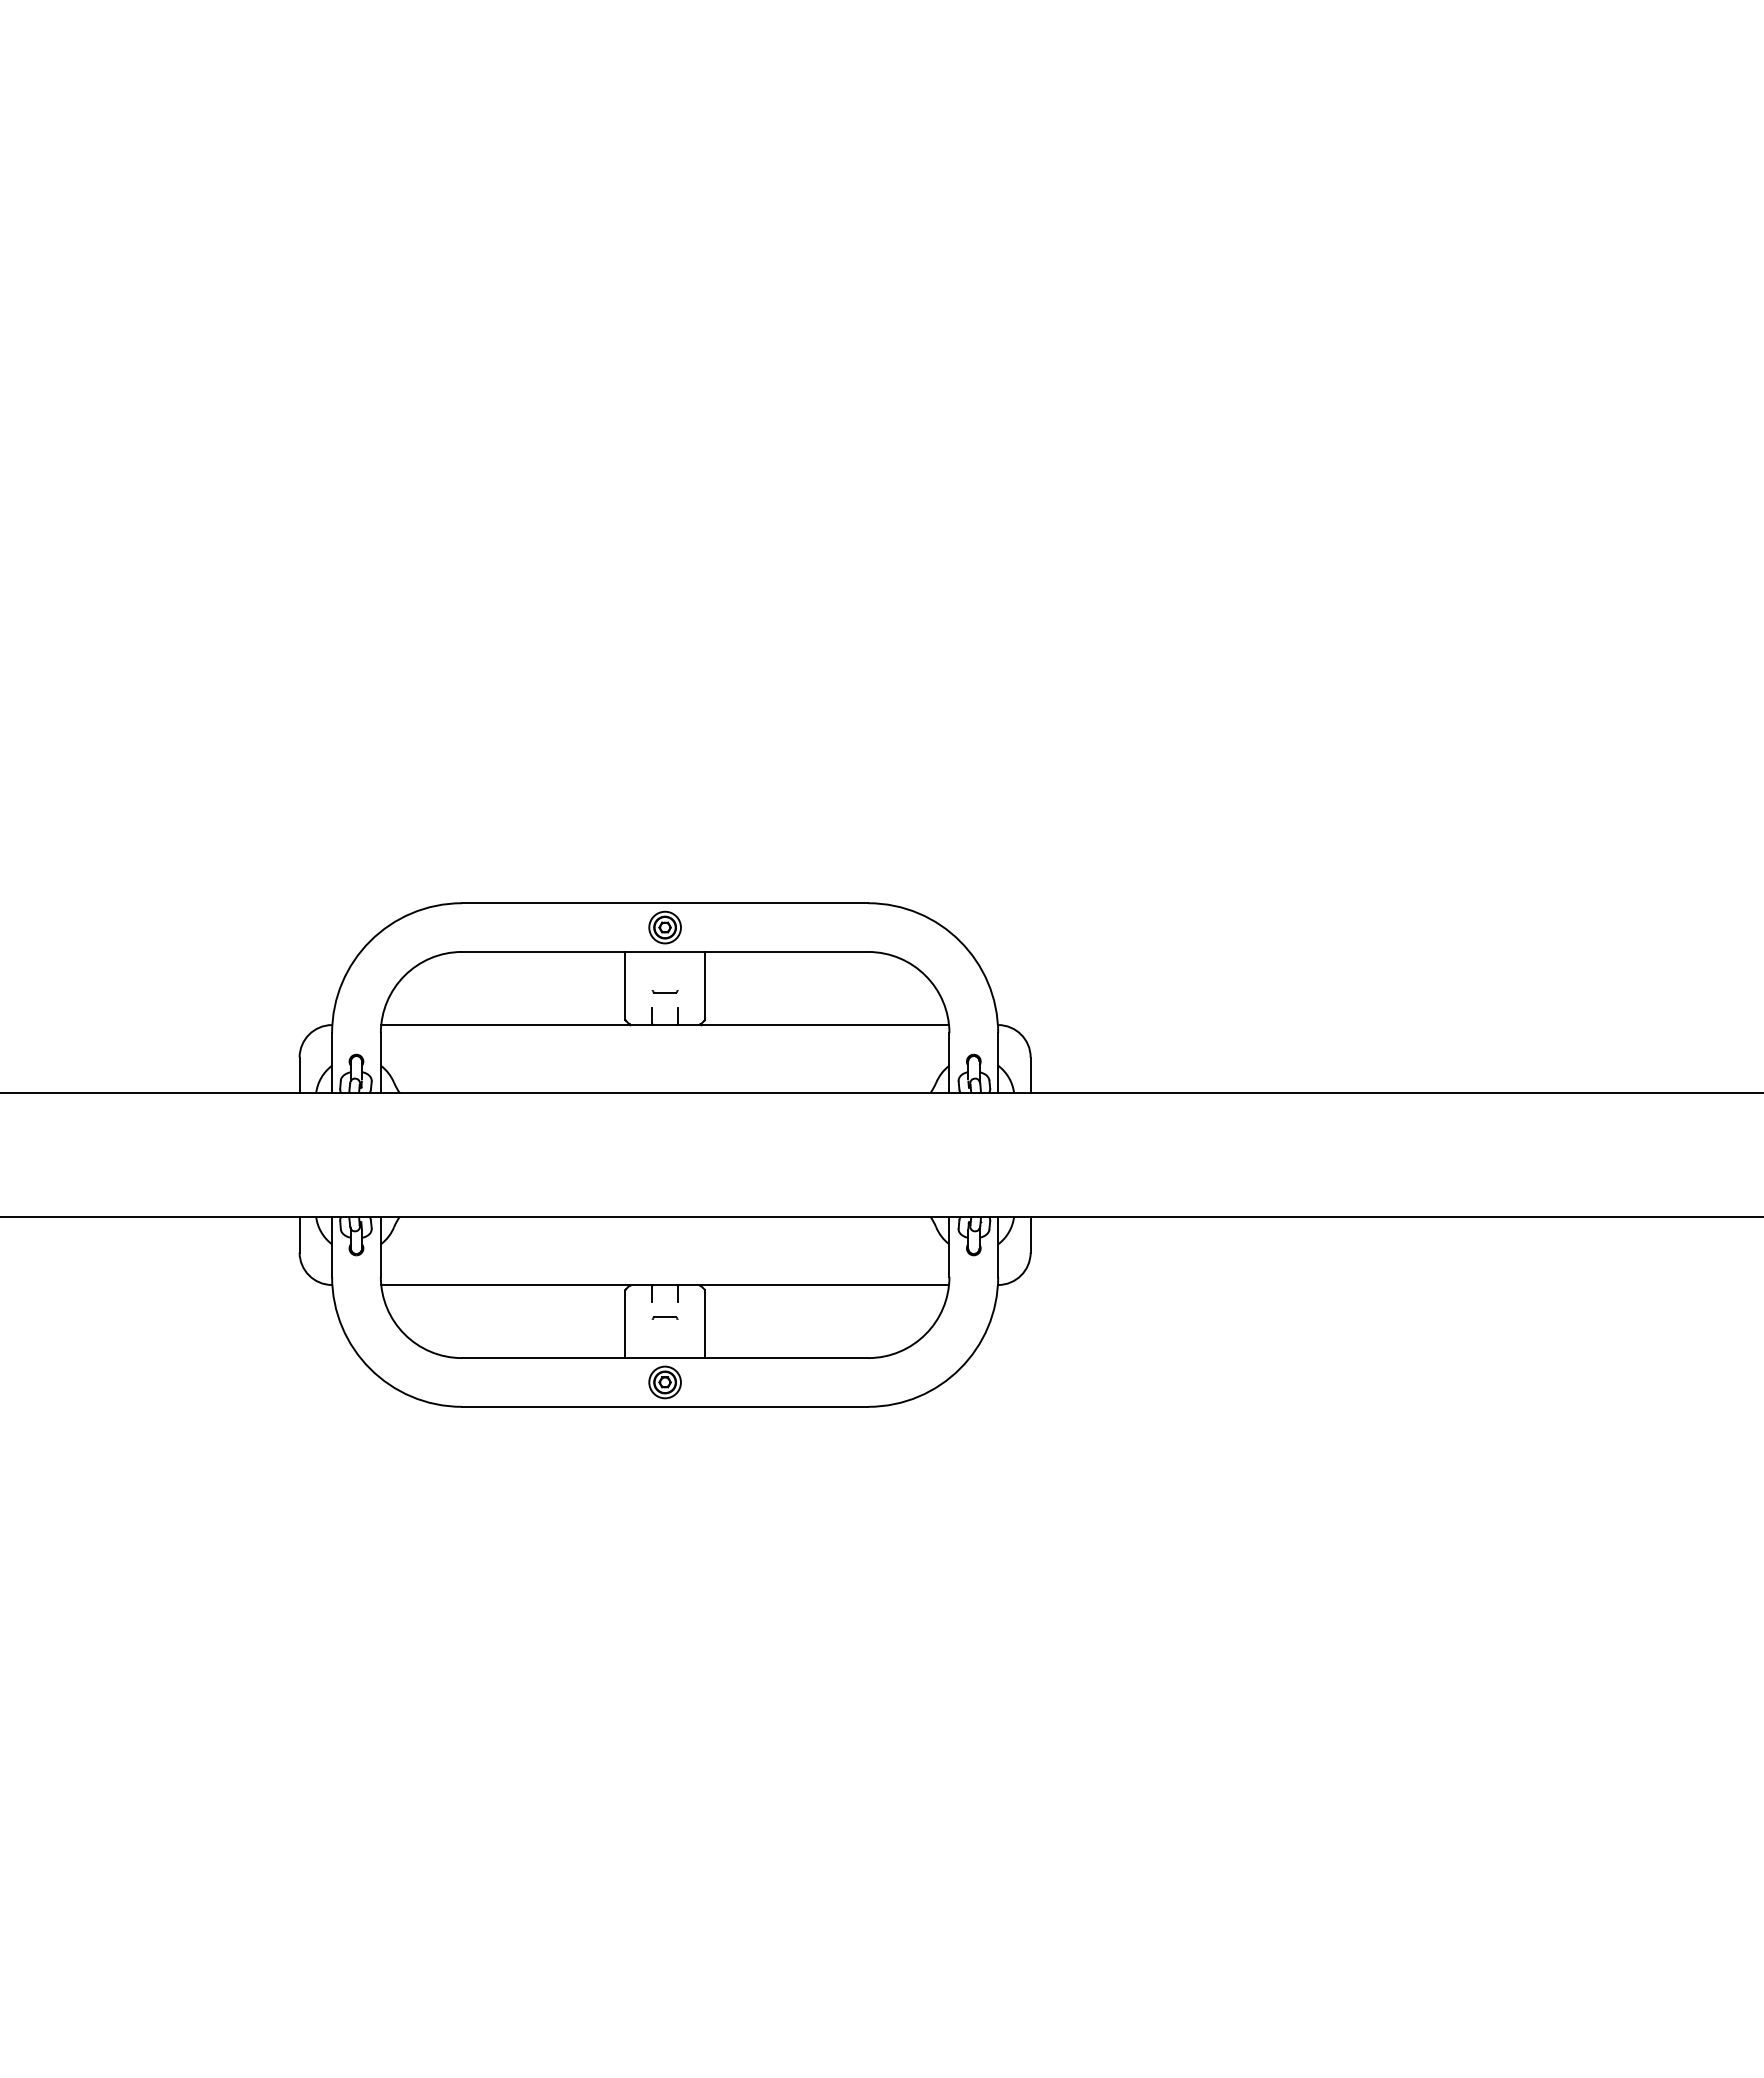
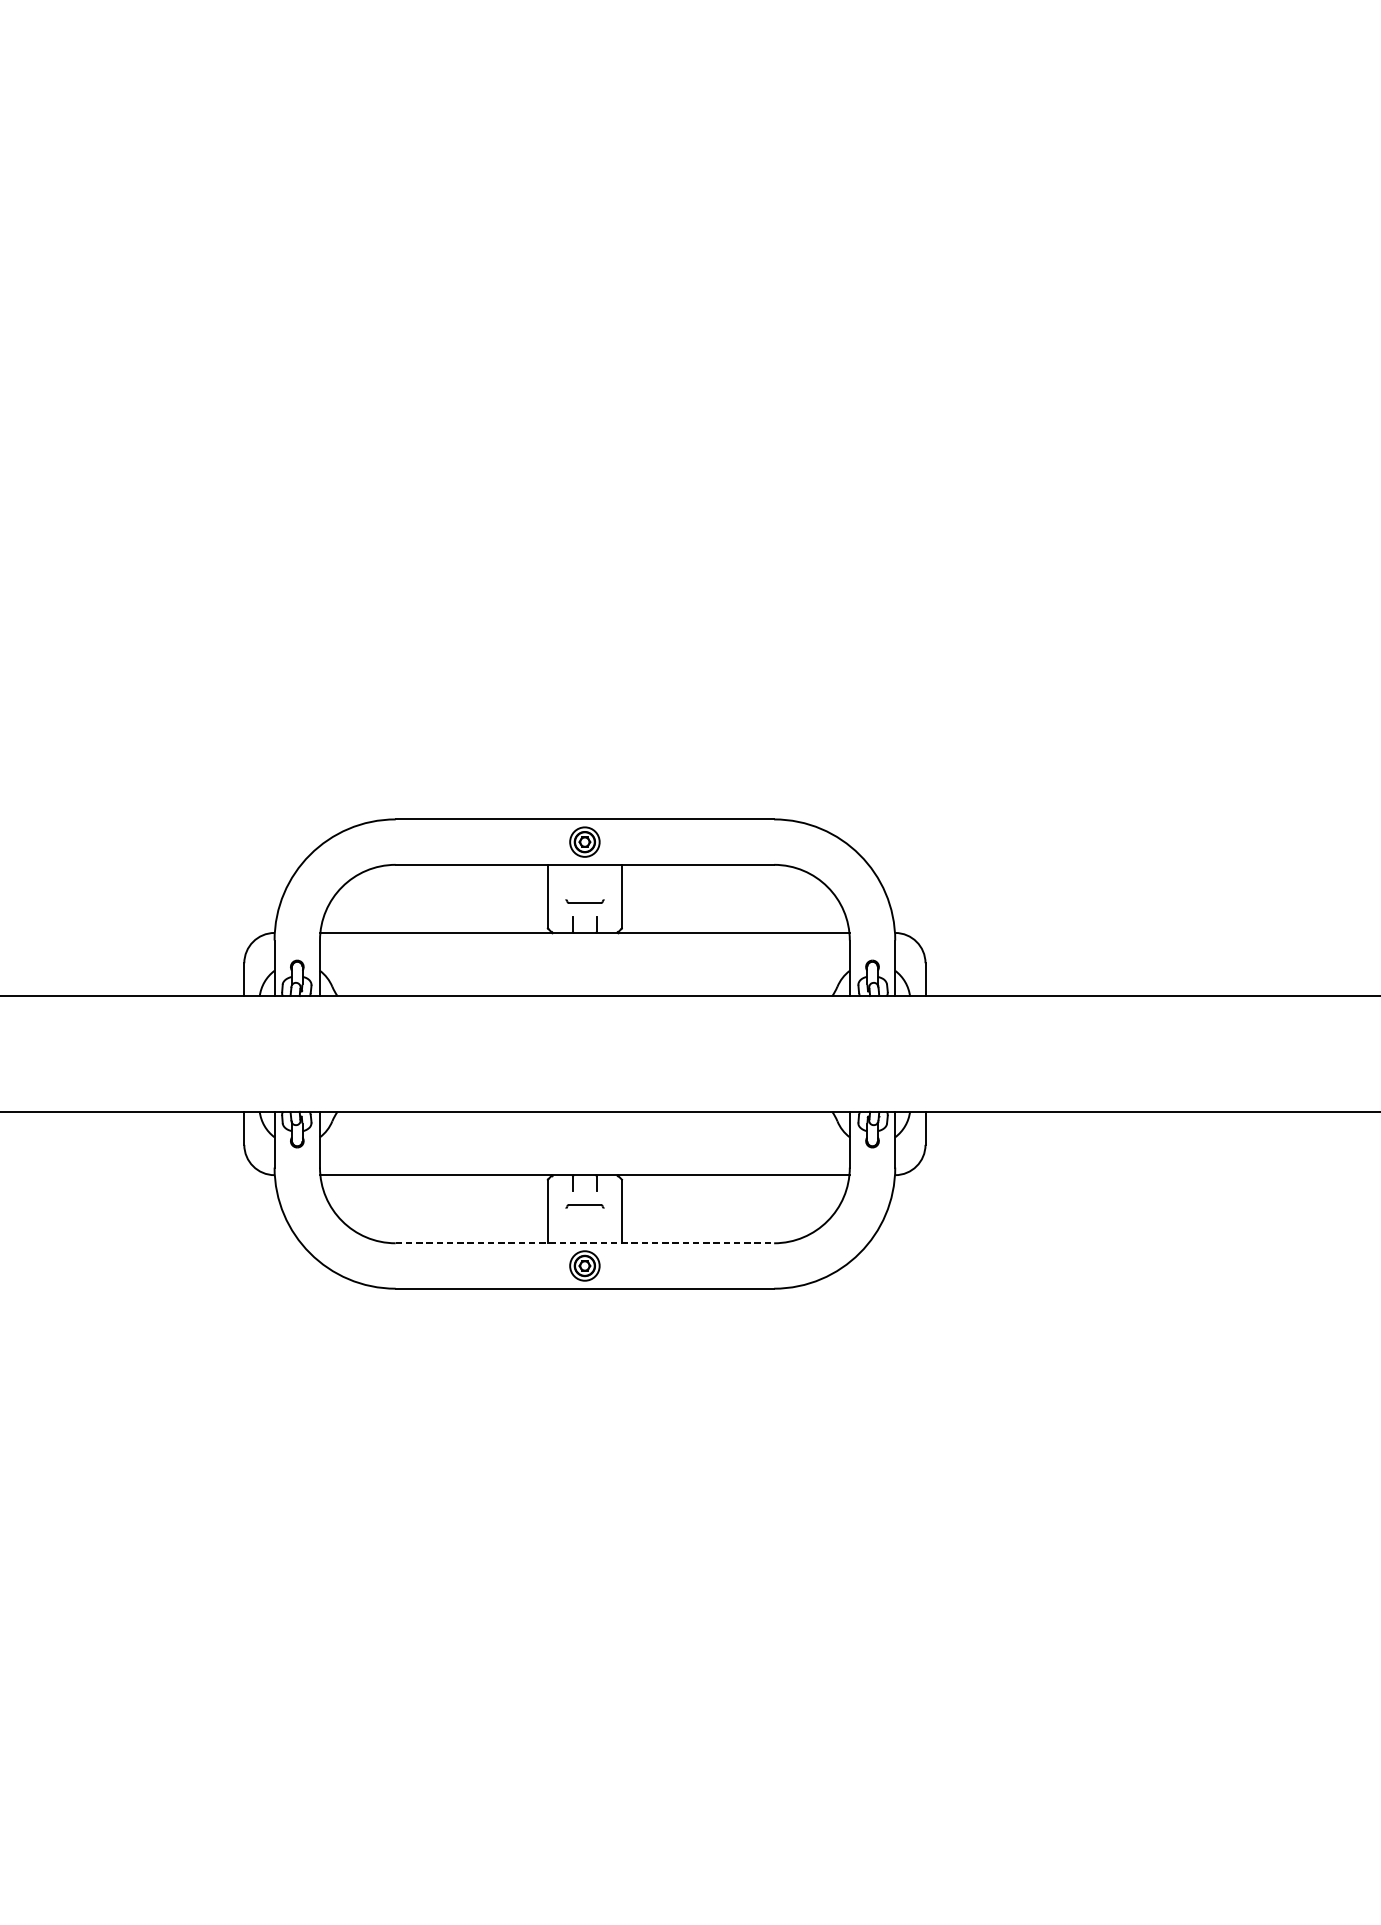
part: (664, 991) -> (584, 901), size x1.6
part: (664, 1317) -> (584, 1205), size x1.6
line: (665, 1358) -> (585, 1243), solid -> dashed

